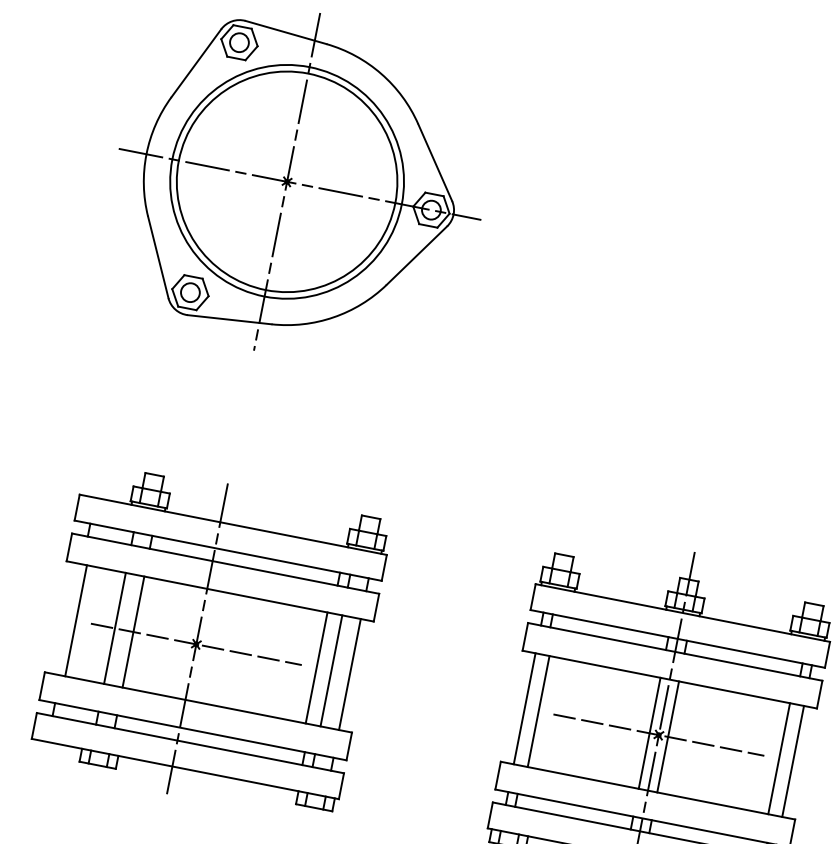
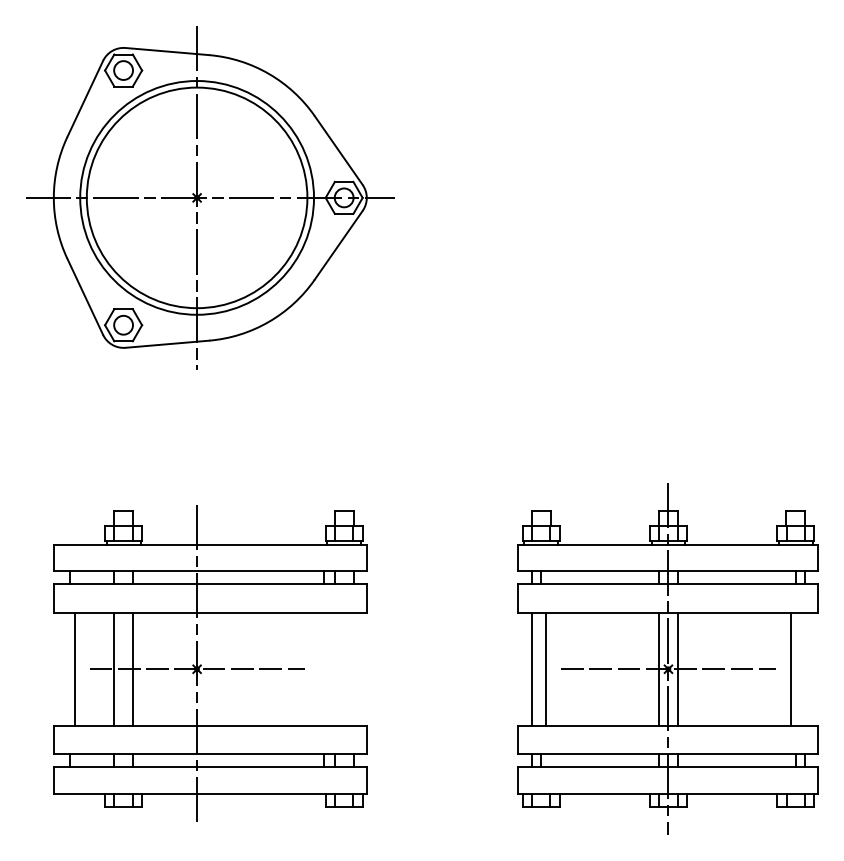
line: (316, 667) -> (319, 668), removed
line: (331, 670) -> (334, 668), removed
line: (349, 673) -> (353, 668), removed
line: (793, 760) -> (805, 668), removed

